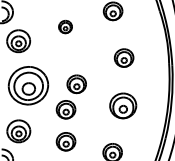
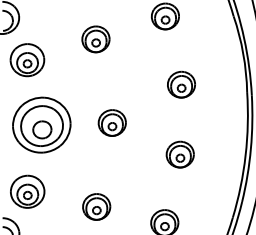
part: (65, 26) -> (95, 38), size x1.43
part: (123, 105) -> (180, 154), size x0.71
part: (65, 109) -> (95, 159), removed

